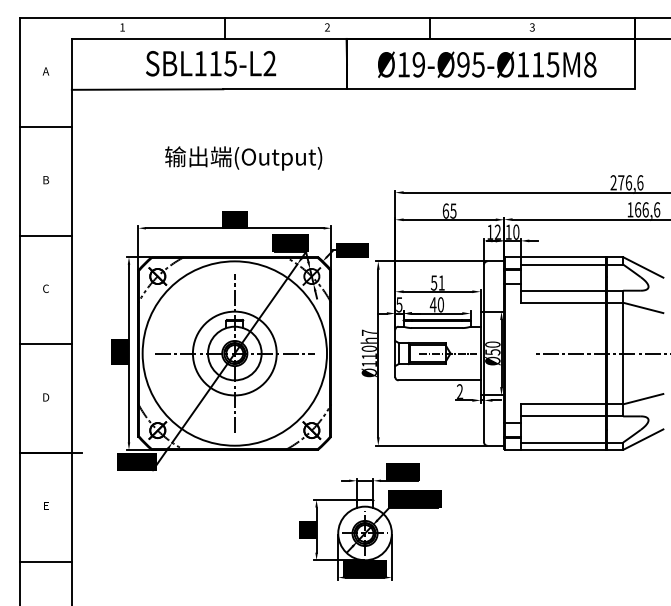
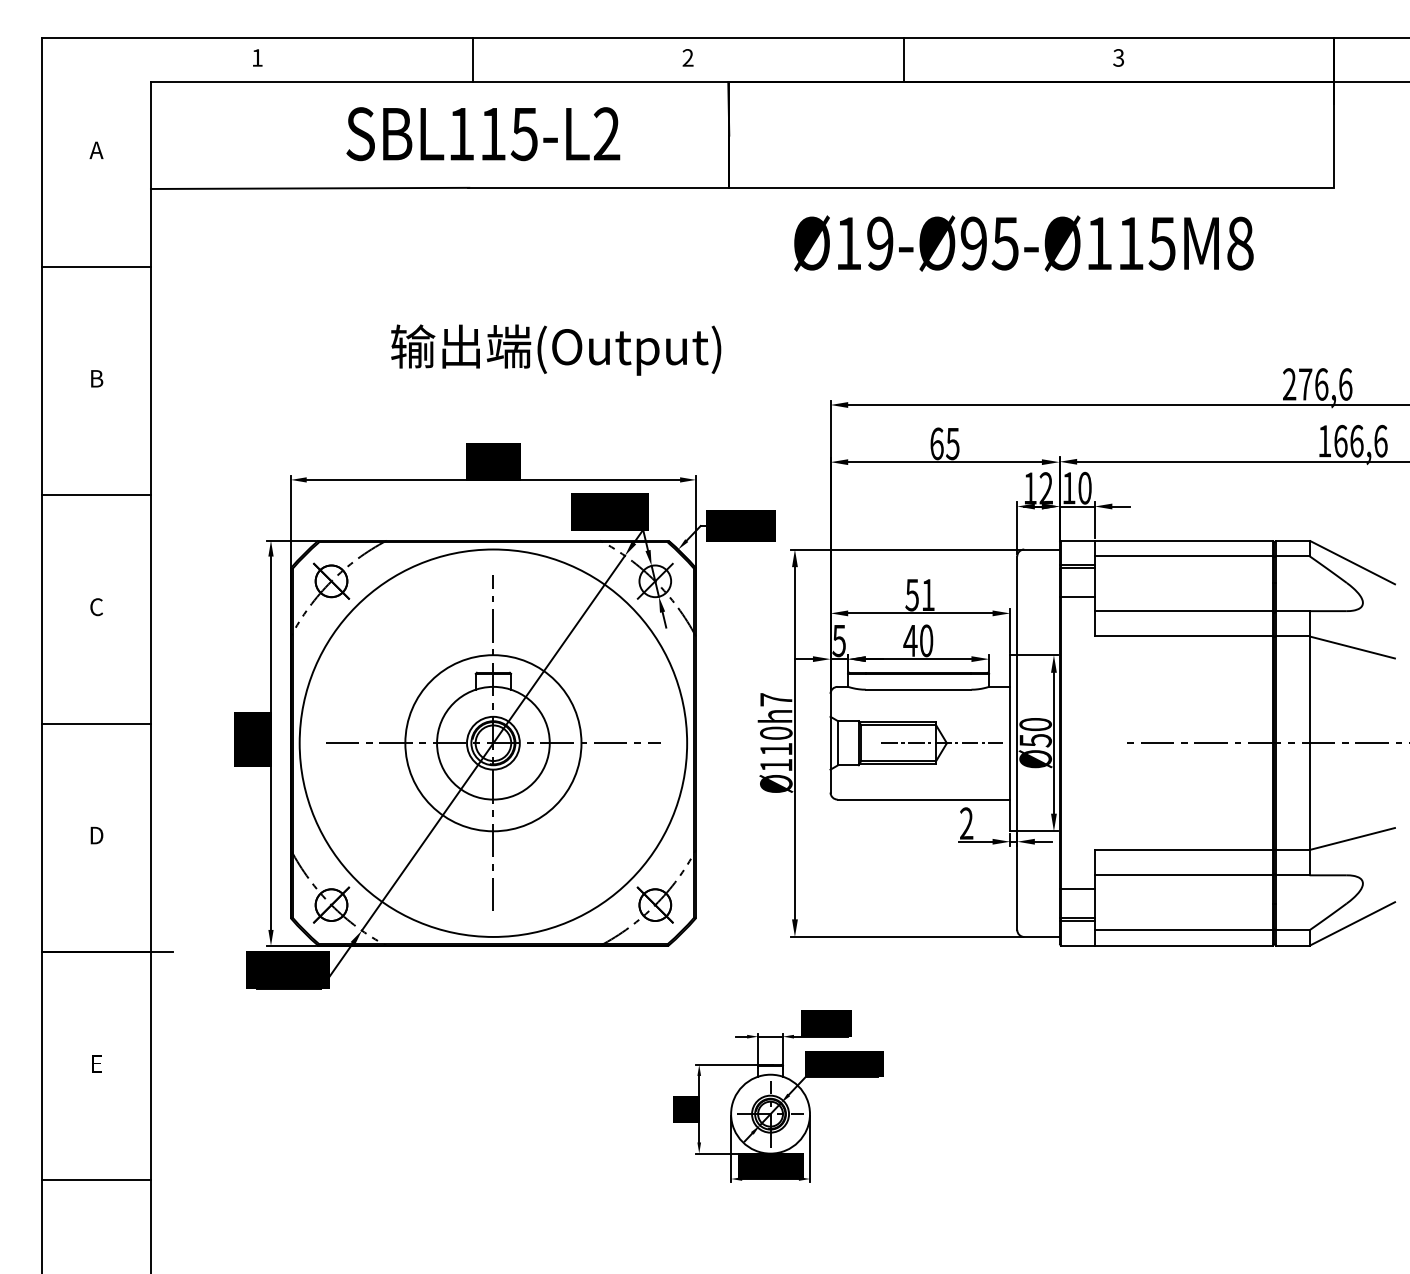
text: (211, 63) -> (484, 133), moved
text: (487, 64) -> (1024, 242), moved
text: (243, 158) -> (555, 350), moved
part: (370, 521) -> (778, 1096), size x0.7

